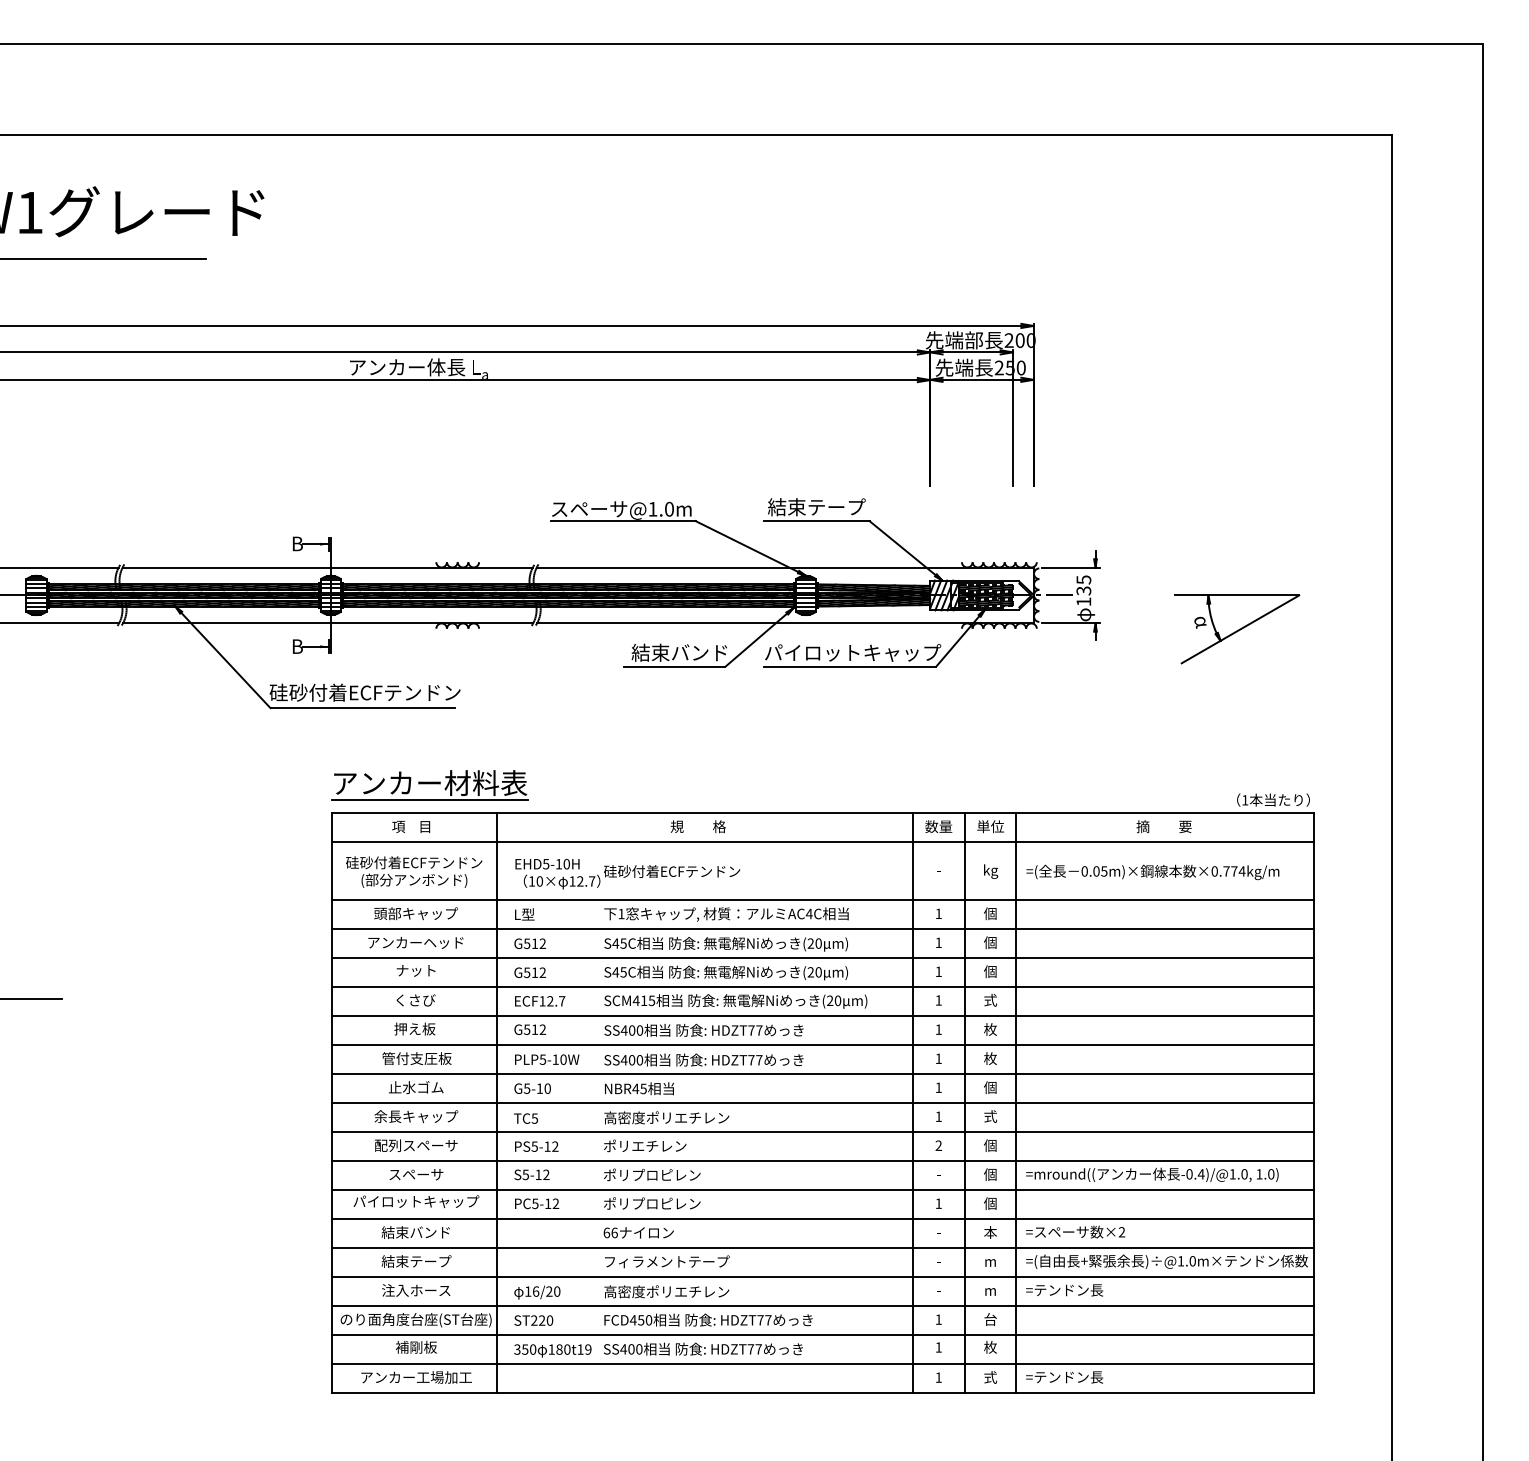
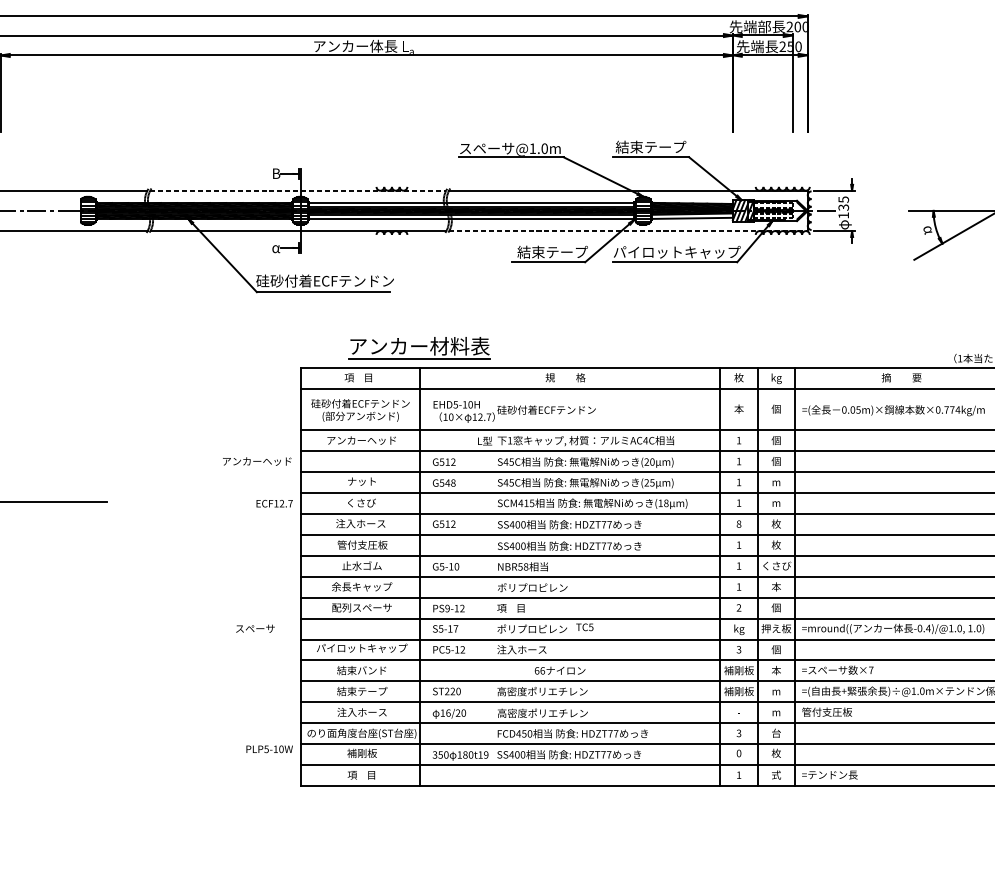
line: (327, 567) -> (298, 190), solid -> dashed
hatch: (568, 587) -> (471, 205), removed
hatch: (986, 587) -> (773, 205), removed
hatch: (874, 602) -> (692, 215), removed
hatch: (986, 602) -> (773, 215), removed
hatch: (568, 603) -> (471, 216), removed
line: (785, 623) -> (628, 231), solid -> dashed
text: (297, 646) -> (276, 247), B -> α
text: (700, 652) -> (567, 252), 結束バンド -> 結束テープ
part: (429, 785) -> (419, 348), moved
text: (938, 826) -> (738, 377), 数量 -> 枚
text: (990, 827) -> (776, 378), 単位 -> kg
text: (938, 869) -> (738, 408), - -> 本
text: (991, 871) -> (777, 410), kg -> 個
text: (415, 913) -> (361, 440), 頭部キャップ -> アンカーヘッド
text: (524, 914) -> (484, 441), moved
text: (415, 942) -> (256, 461), moved
text: (990, 971) -> (776, 482), 個 -> m
text: (538, 972) -> (450, 482), G512 -> G548
text: (818, 972) -> (652, 482), (20 -> (25
text: (834, 1000) -> (663, 503), (20 -> (18
text: (990, 1000) -> (776, 503), 式 -> m
text: (540, 1001) -> (274, 503), moved
text: (414, 1028) -> (360, 523), 押え板 -> 注入ホース
text: (938, 1029) -> (738, 524), 1 -> 8
text: (547, 1059) -> (269, 749), moved
text: (991, 1087) -> (777, 565), 個 -> くさび
text: (639, 1088) -> (523, 566), NBR45 -> NBR58
text: (990, 1116) -> (776, 586), 式 -> 本
text: (666, 1117) -> (542, 587), 高密度ポリエチレン -> ポリプロピレン
text: (525, 1118) -> (584, 627), moved
text: (644, 1145) -> (526, 607), ポリエチレン -> 項    目
text: (534, 1146) -> (447, 608), PS5-12 -> PS9-12
text: (416, 1174) -> (255, 628), moved
text: (546, 1174) -> (456, 628), S5-12 -> S5-17
text: (990, 1174) -> (776, 628), 個 -> 押え板
text: (939, 1175) -> (739, 629), - -> kg
text: (651, 1203) -> (531, 649), ポリプロピレン -> 注入ホース
text: (938, 1203) -> (738, 649), 1 -> 3
text: (638, 1232) -> (559, 670), moved
text: (938, 1232) -> (738, 670), - -> 補剛板
text: (1121, 1232) -> (870, 670), ×2 -> ×7
text: (666, 1261) -> (542, 691), フィラメントテープ -> 高密度ポリエチレン
text: (938, 1261) -> (738, 691), - -> 補剛板
text: (1064, 1289) -> (829, 711), =テンドン長 -> 管付支圧板
text: (938, 1319) -> (738, 733), 1 -> 3
text: (533, 1320) -> (446, 691), moved
text: (938, 1347) -> (738, 753), 1 -> 0
text: (416, 1377) -> (362, 775), アンカー工場加工 -> 項    目

